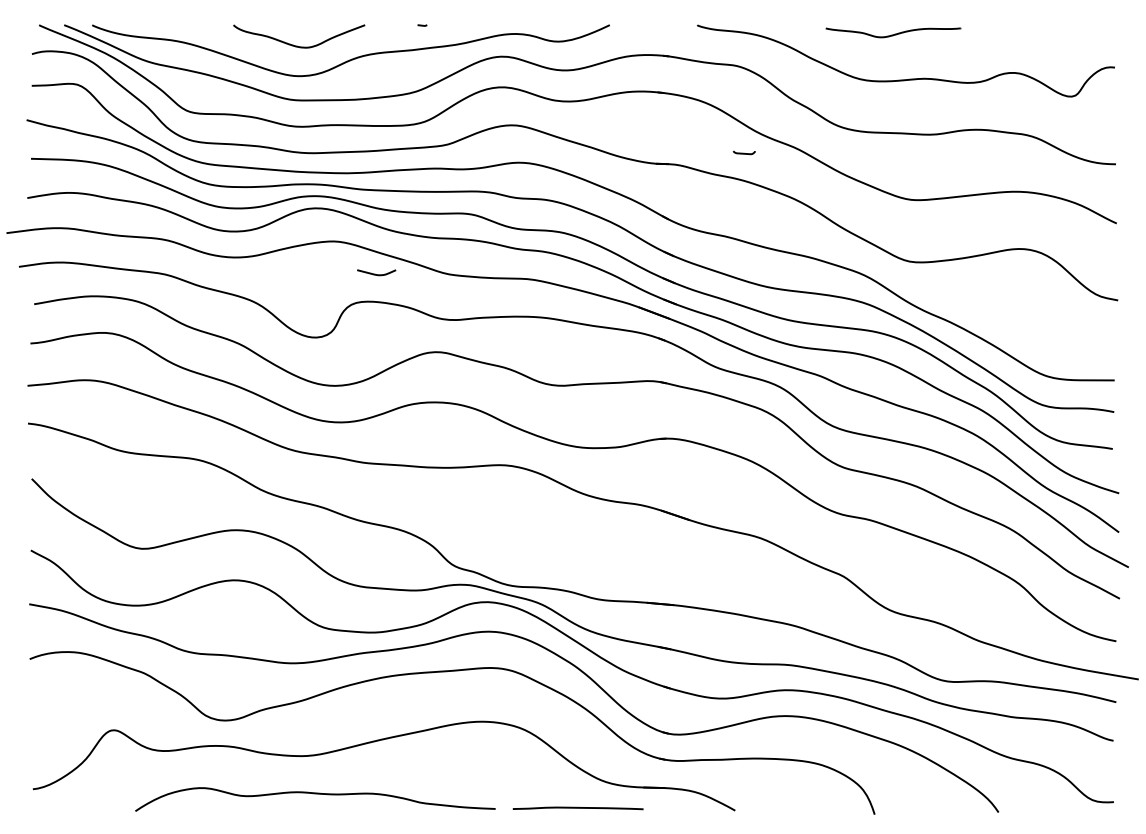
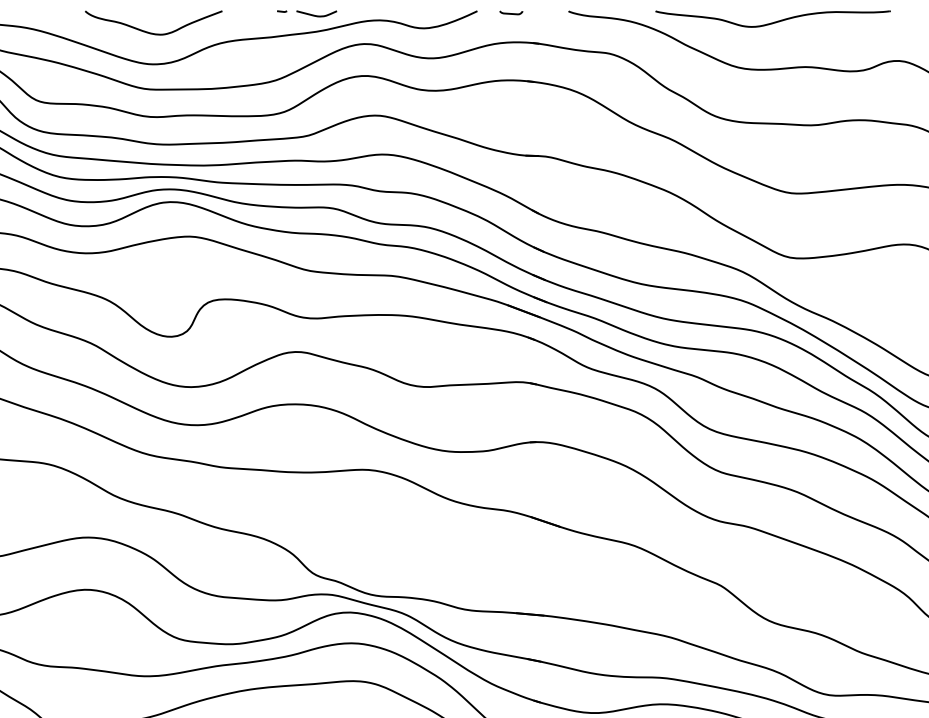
part: (893, 32) -> (773, 18), size x1.67
curve: (743, 152) -> (510, 12), moved
curve: (375, 273) -> (315, 14), moved

